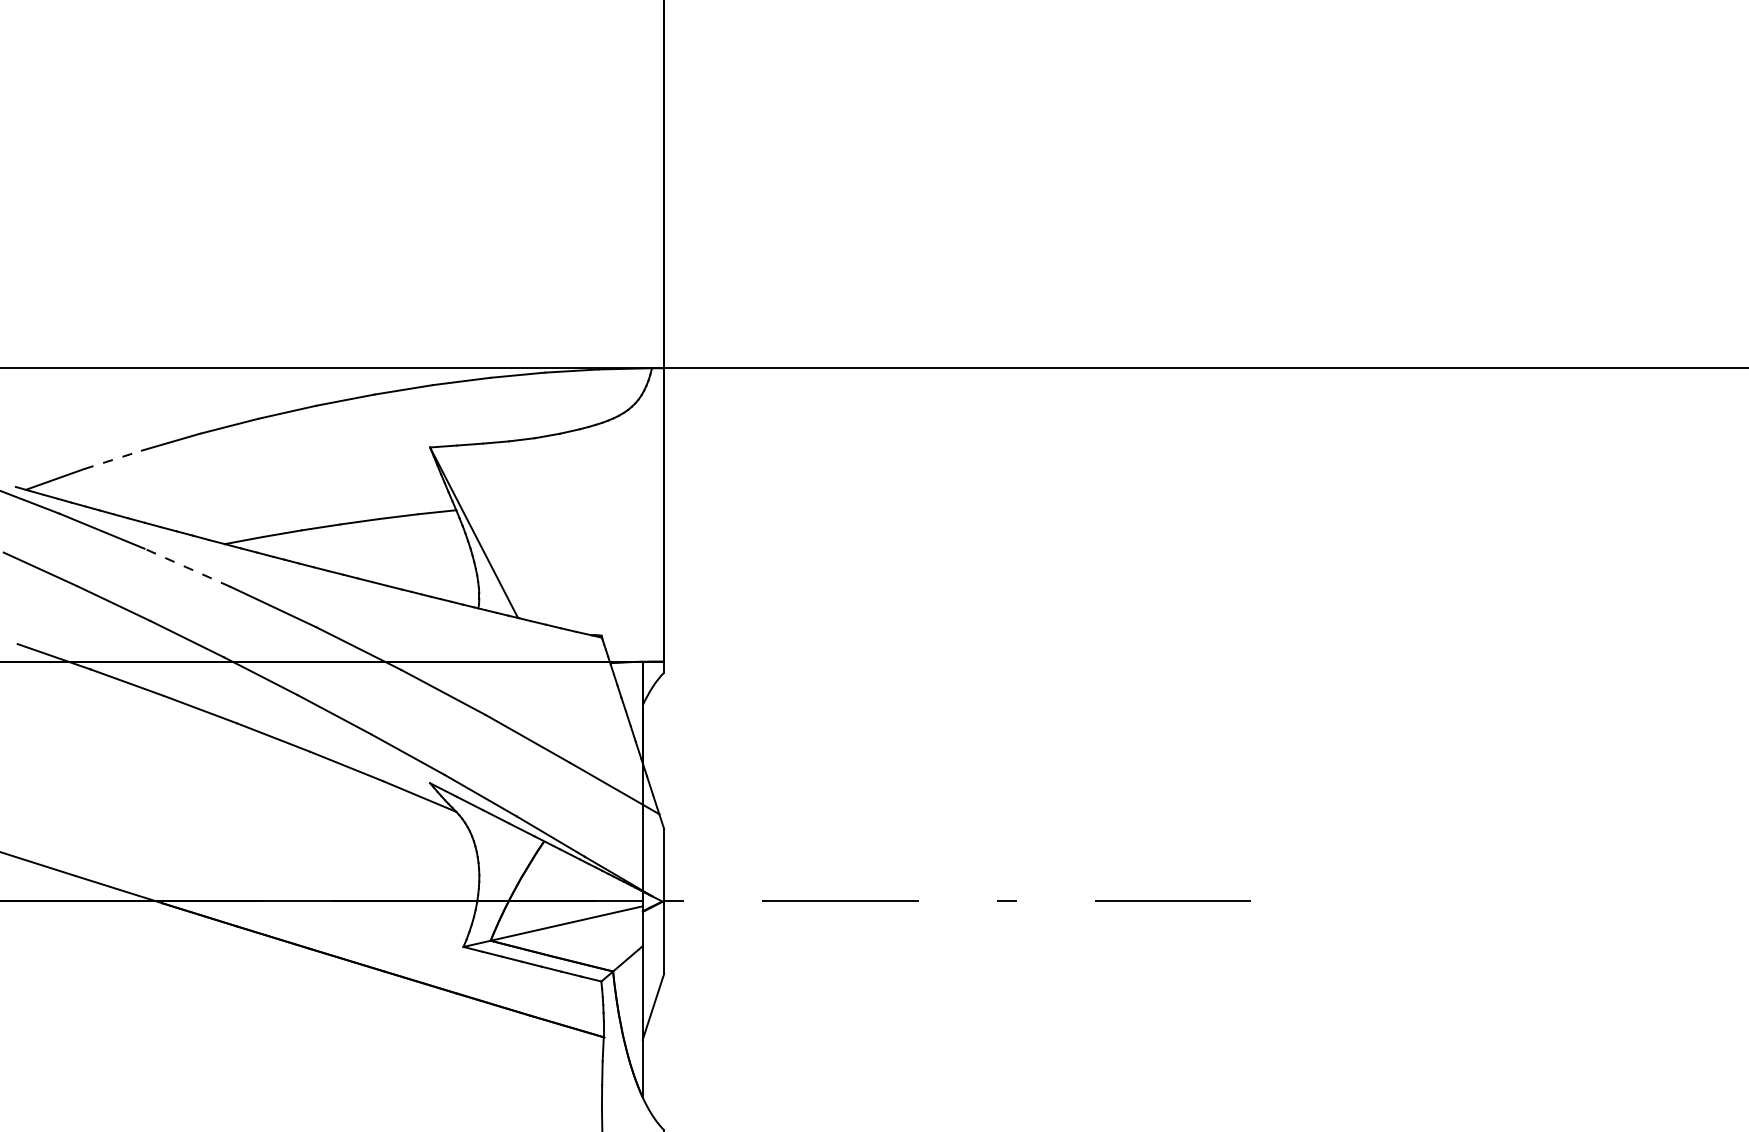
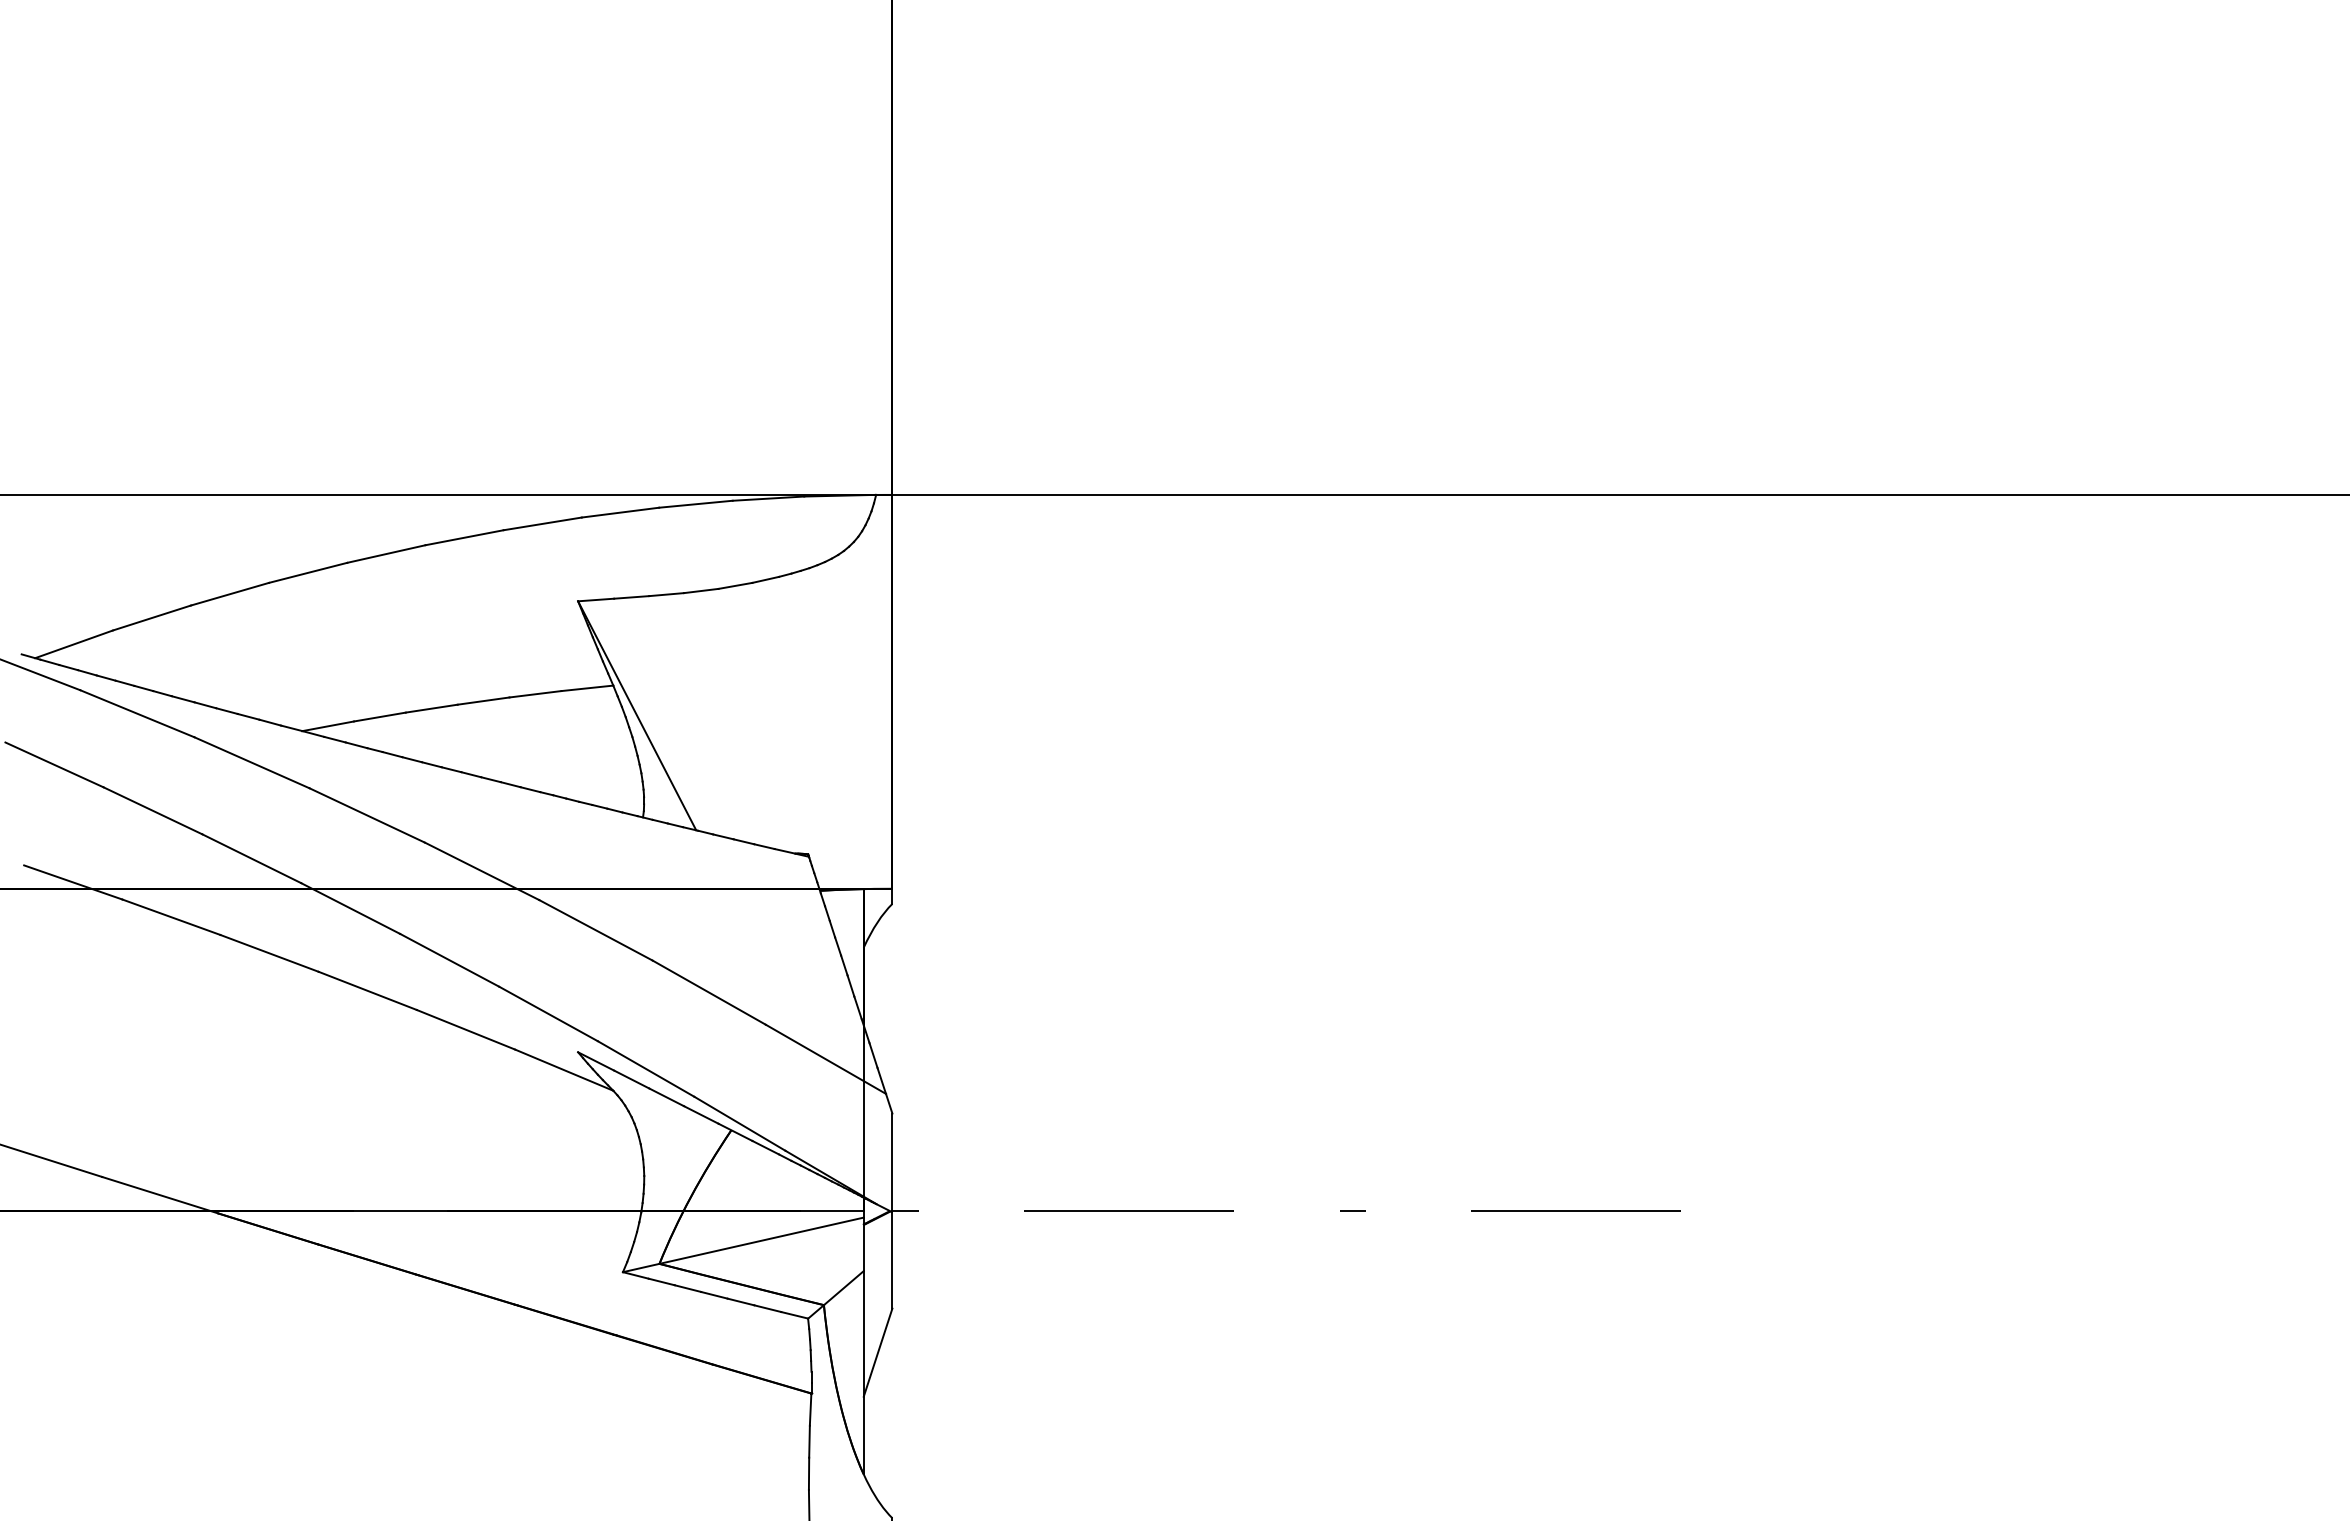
line: (112, 460) -> (151, 618), dashed -> solid
line: (187, 567) -> (252, 762), dashed -> solid

